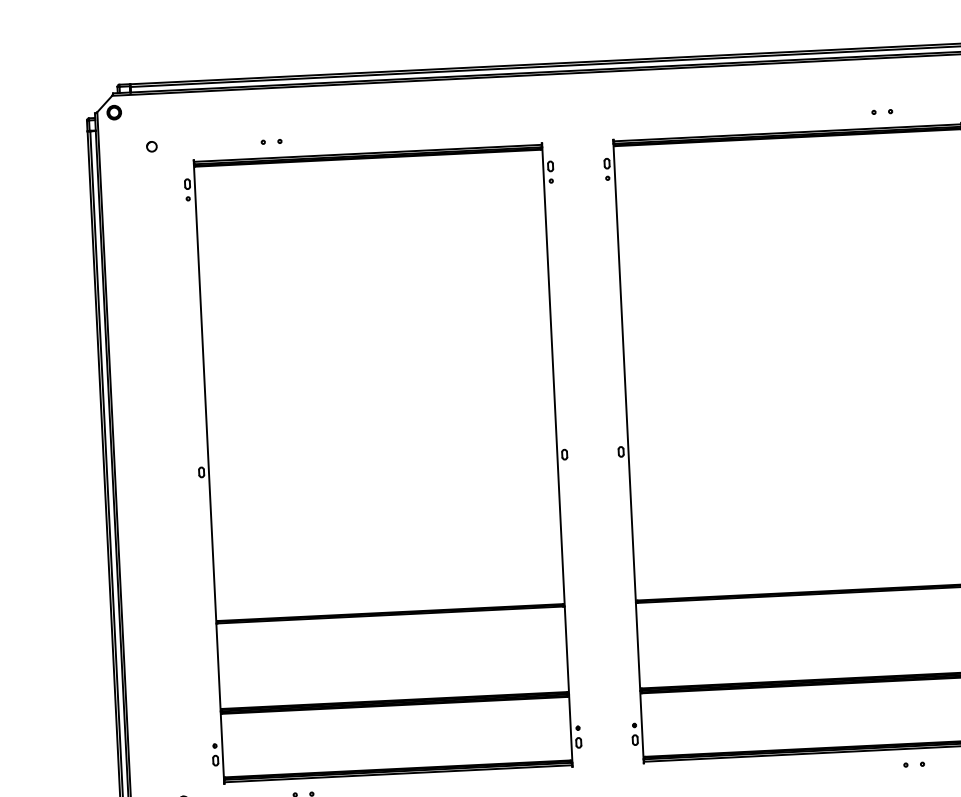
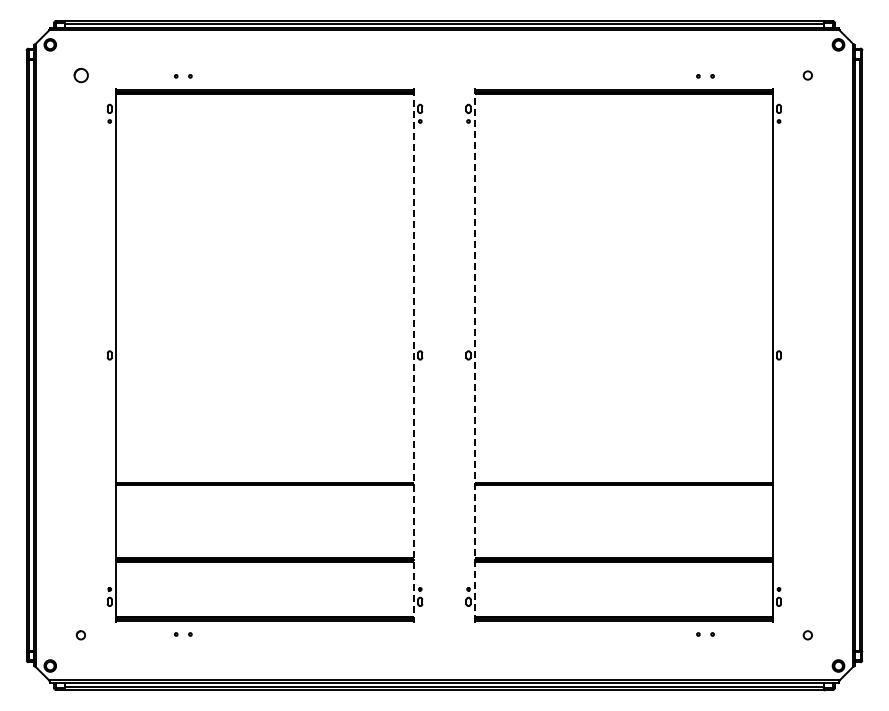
part: (151, 146) -> (80, 75), size x1.6
line: (628, 451) -> (474, 355), solid -> dashed
line: (557, 455) -> (414, 355), solid -> dashed

